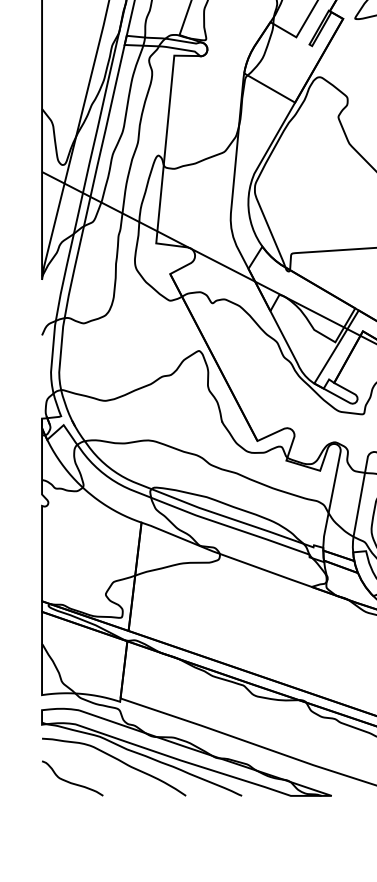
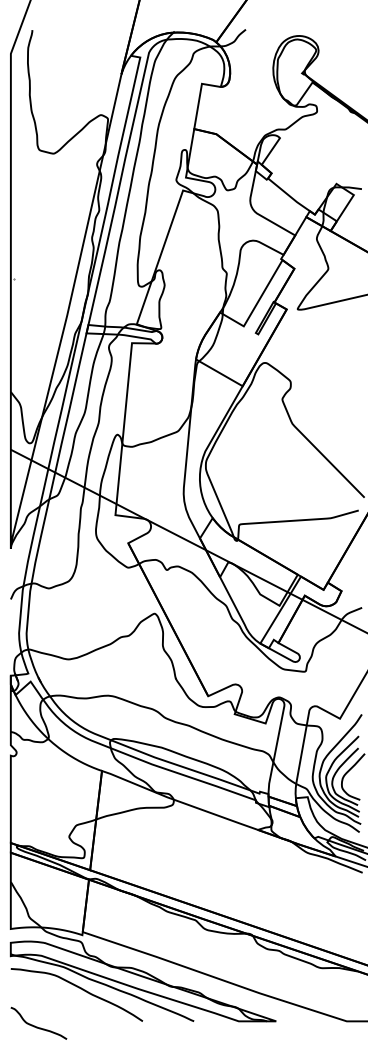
curve: (71, 781) -> (37, 1026), moved

